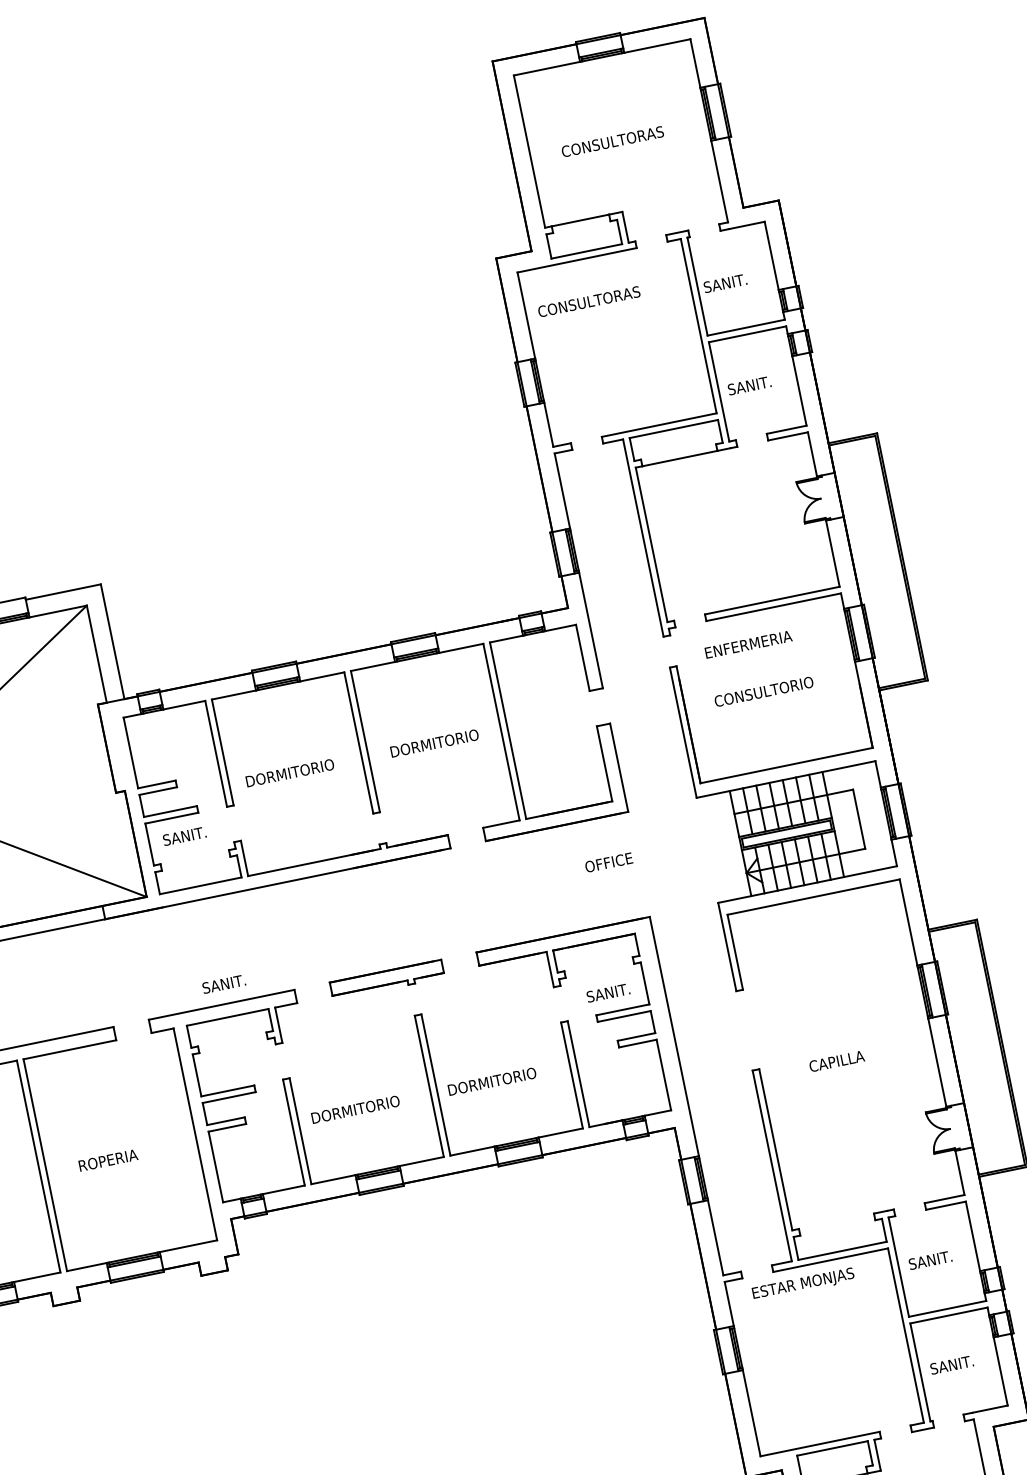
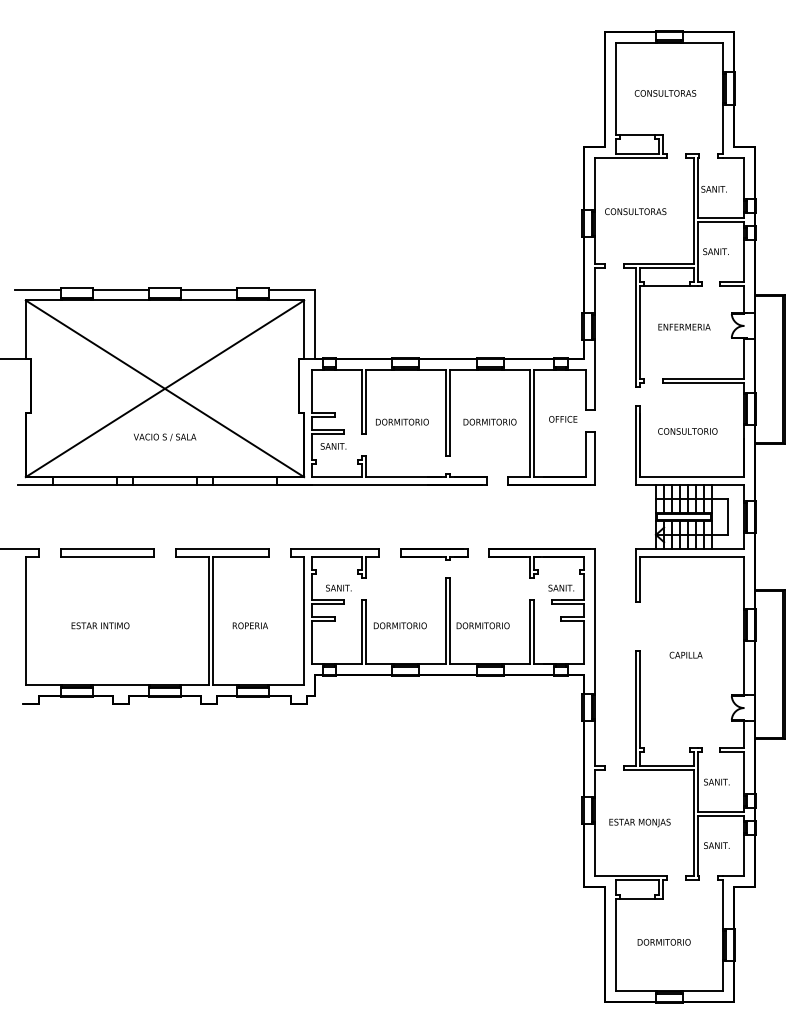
text: (588, 301) -> (635, 211), moved
text: (748, 643) -> (684, 326), moved
text: (609, 862) -> (563, 419), moved
text: (223, 983) -> (338, 587), moved
text: (802, 1283) -> (639, 822), moved

